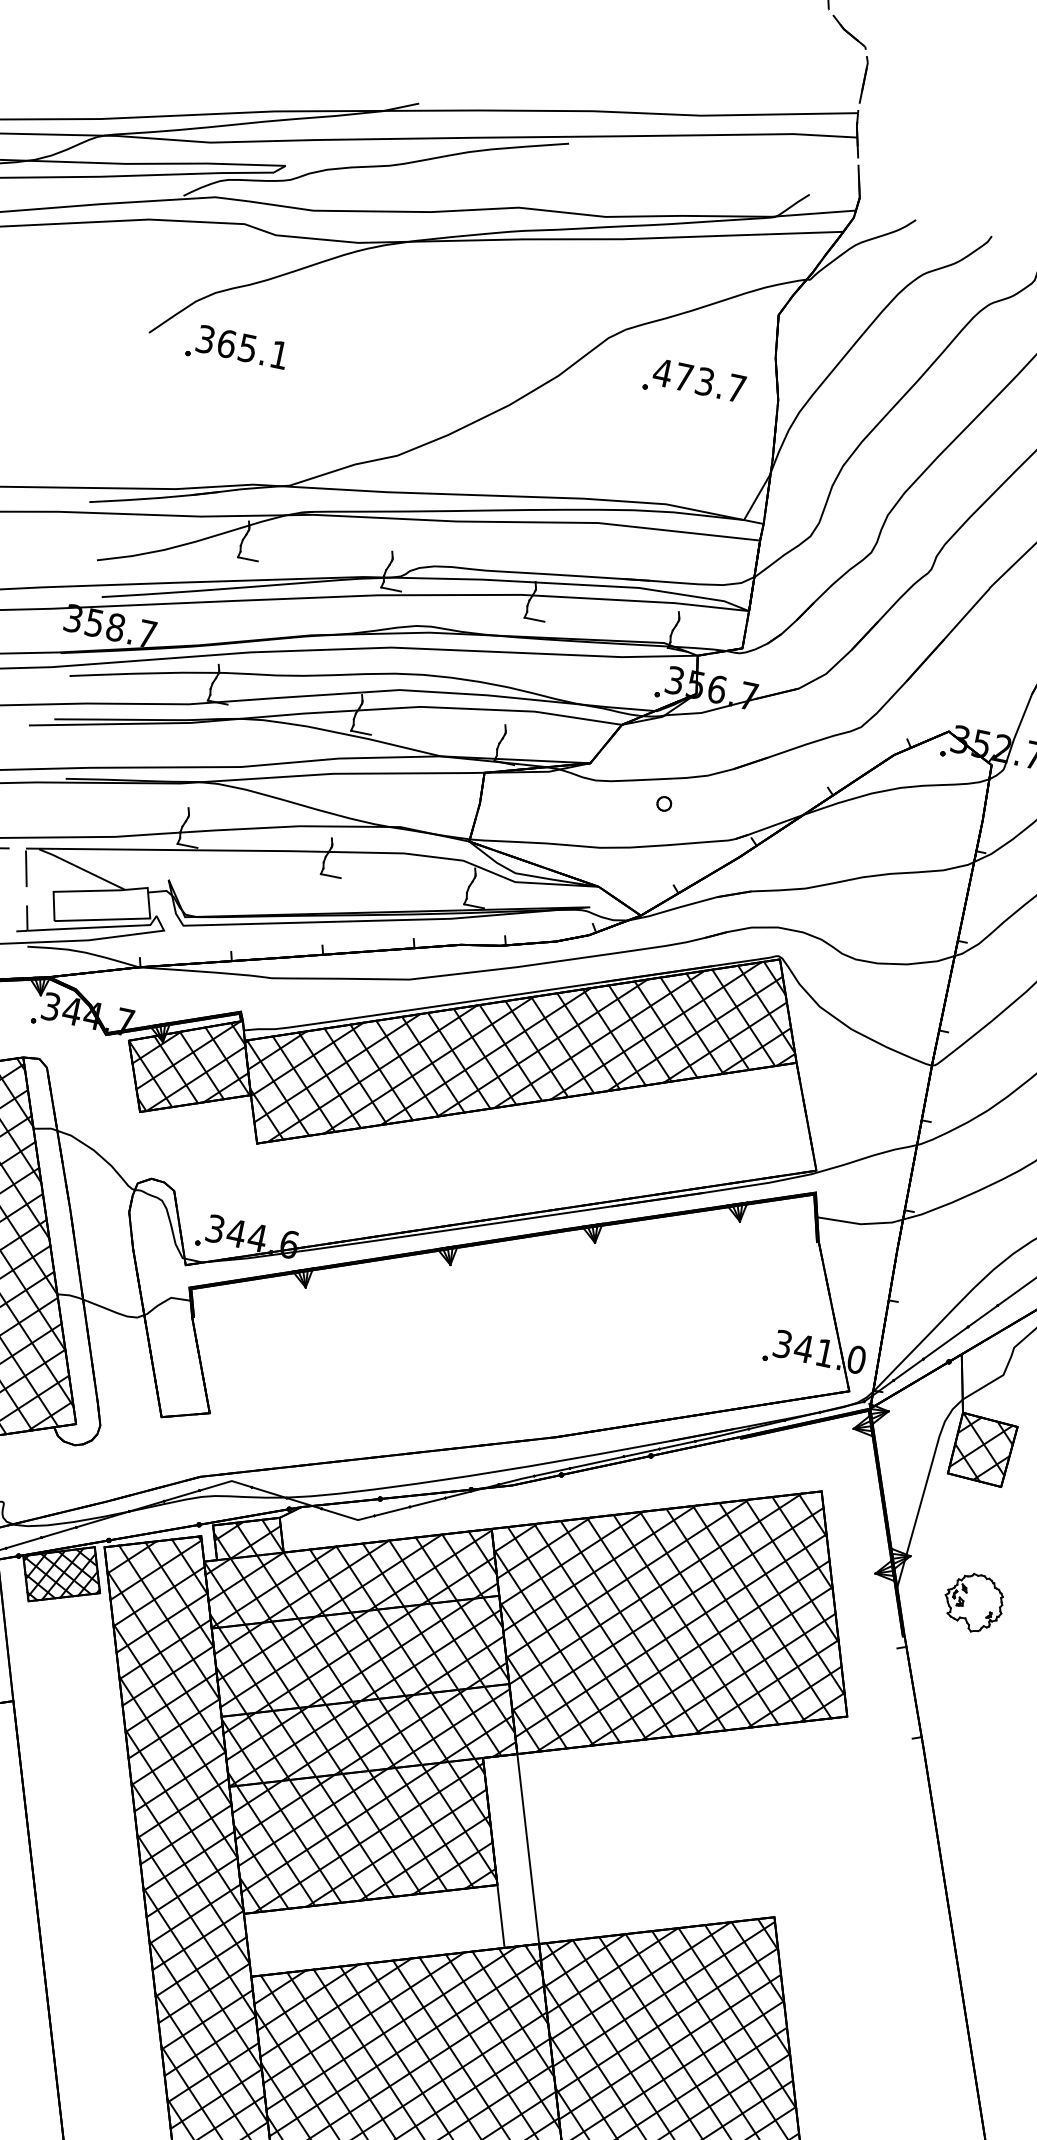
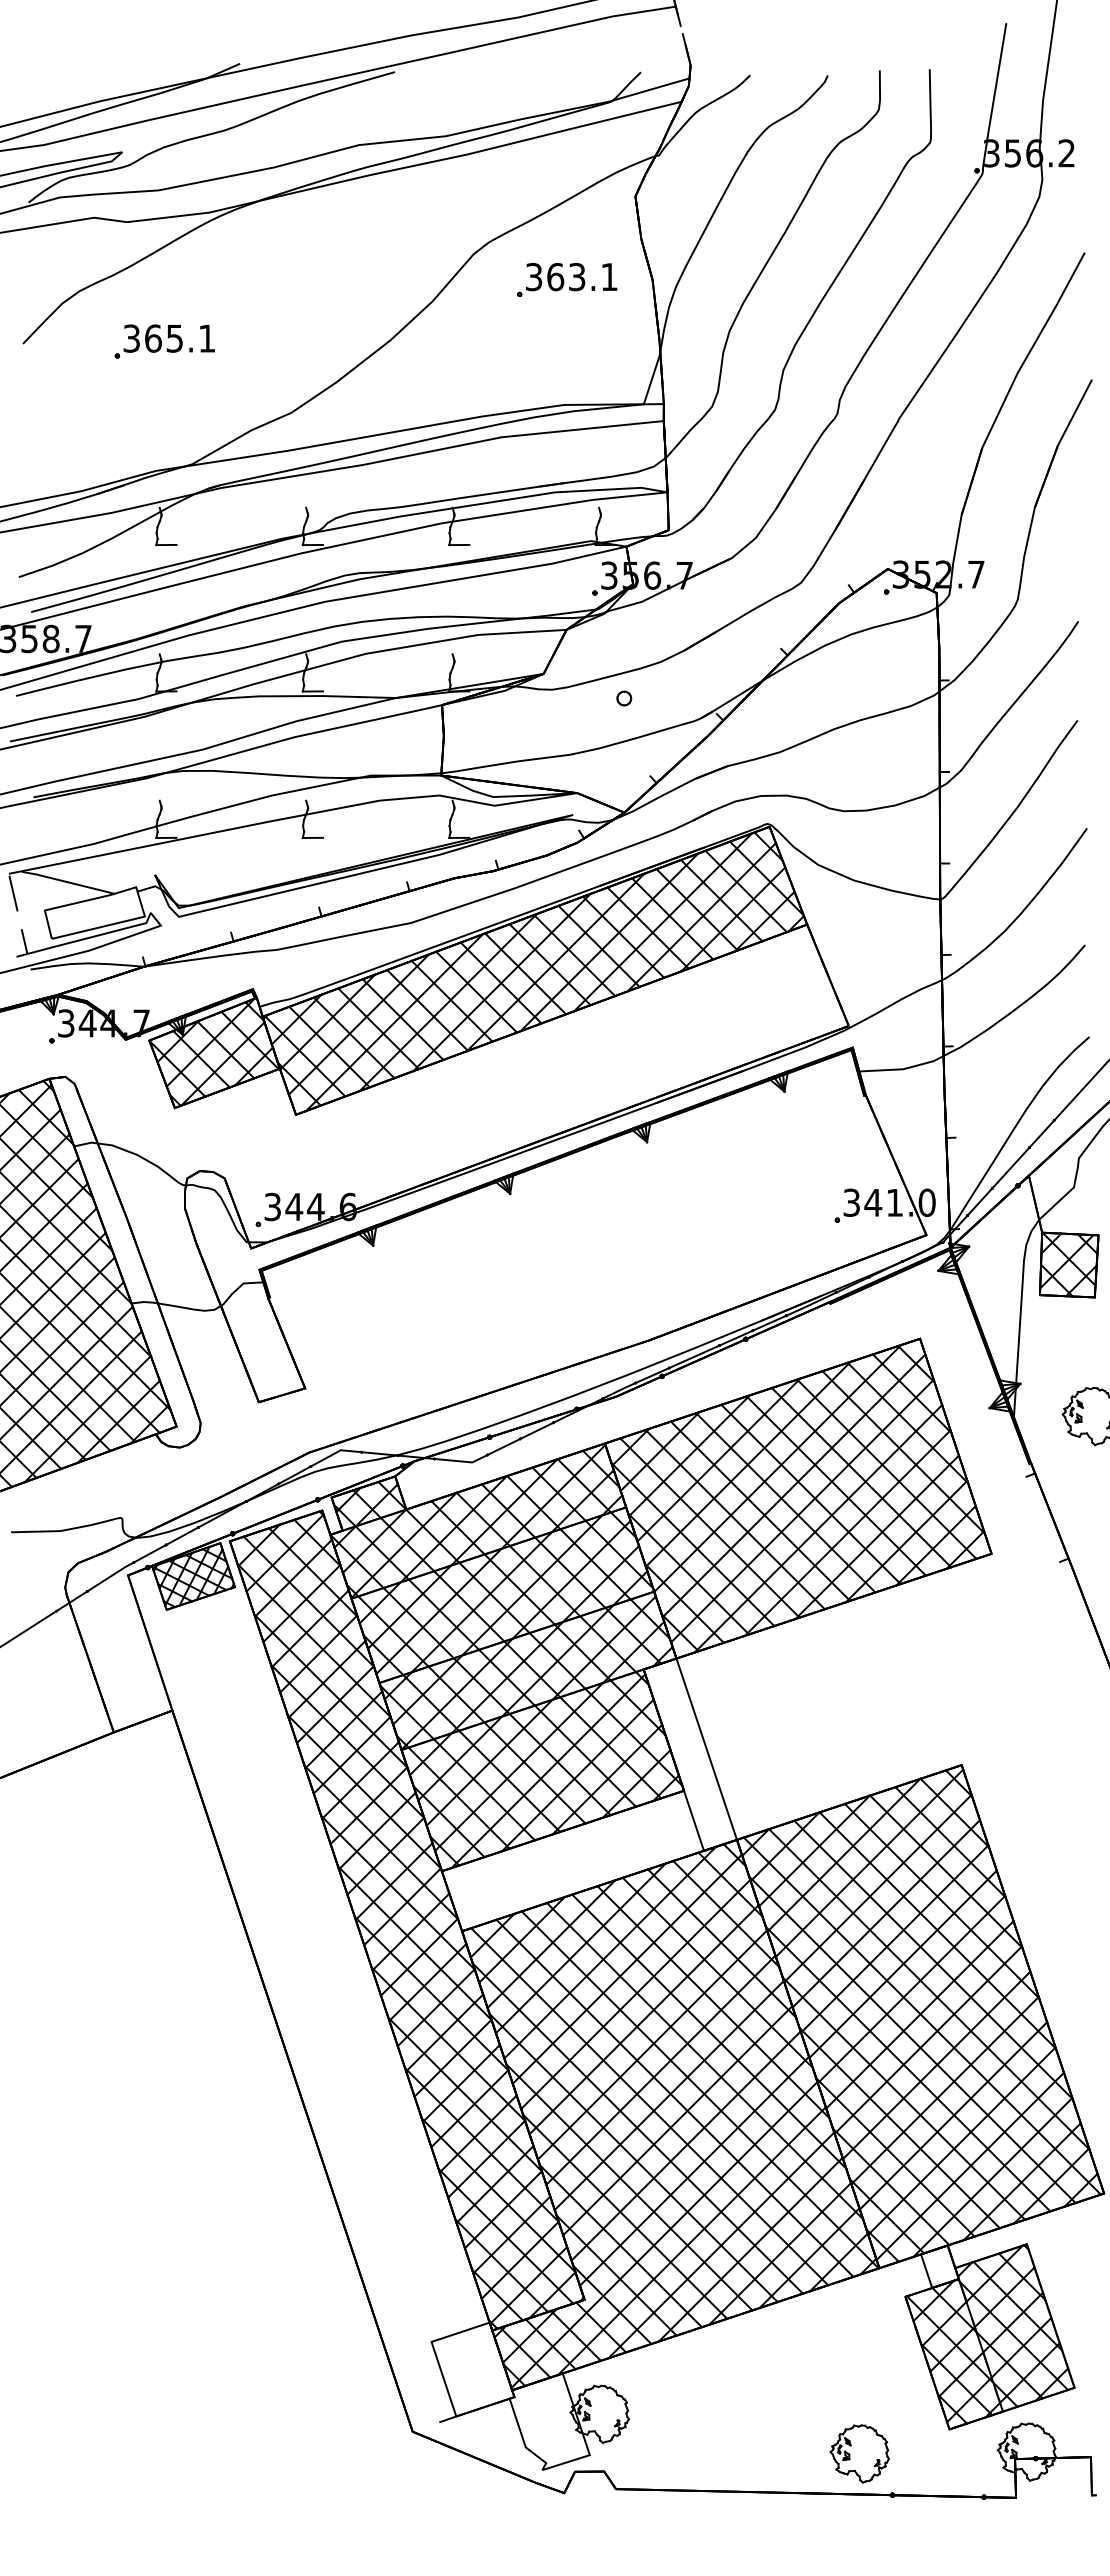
part: (237, 349) -> (164, 341), moved
text: (699, 380) -> (571, 276), 473.7 -> 363.1

